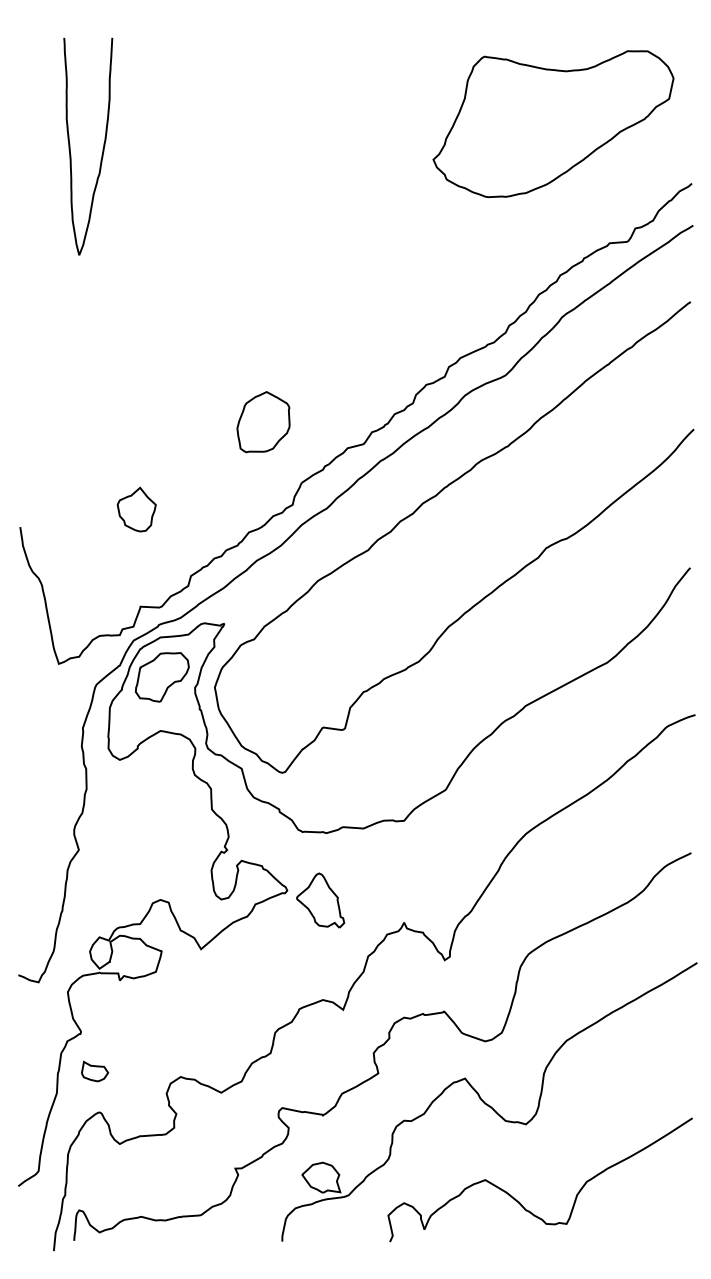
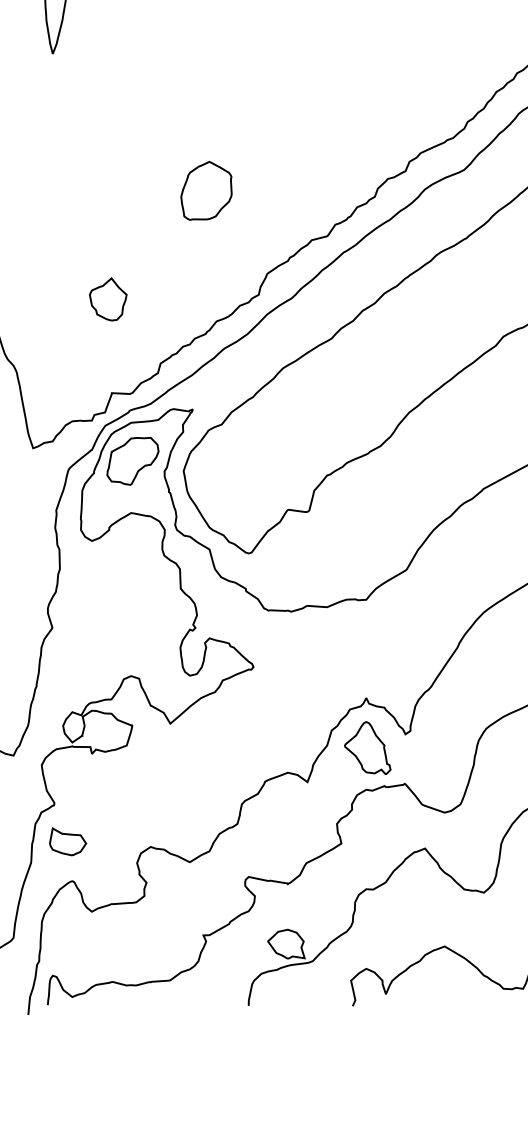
part: (263, 422) -> (206, 191), moved
part: (320, 900) -> (367, 748), moved
part: (94, 1071) -> (67, 841), size x1.43

